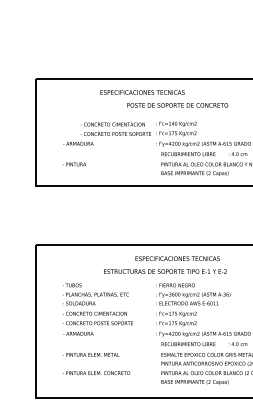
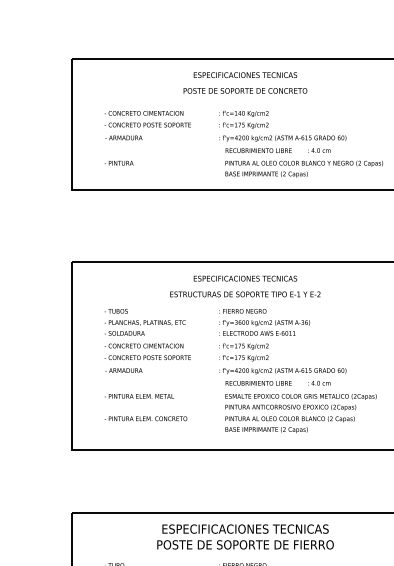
text: (142, 91) -> (245, 74), moved
text: (115, 129) -> (147, 119), moved
text: (165, 271) -> (245, 294), moved

